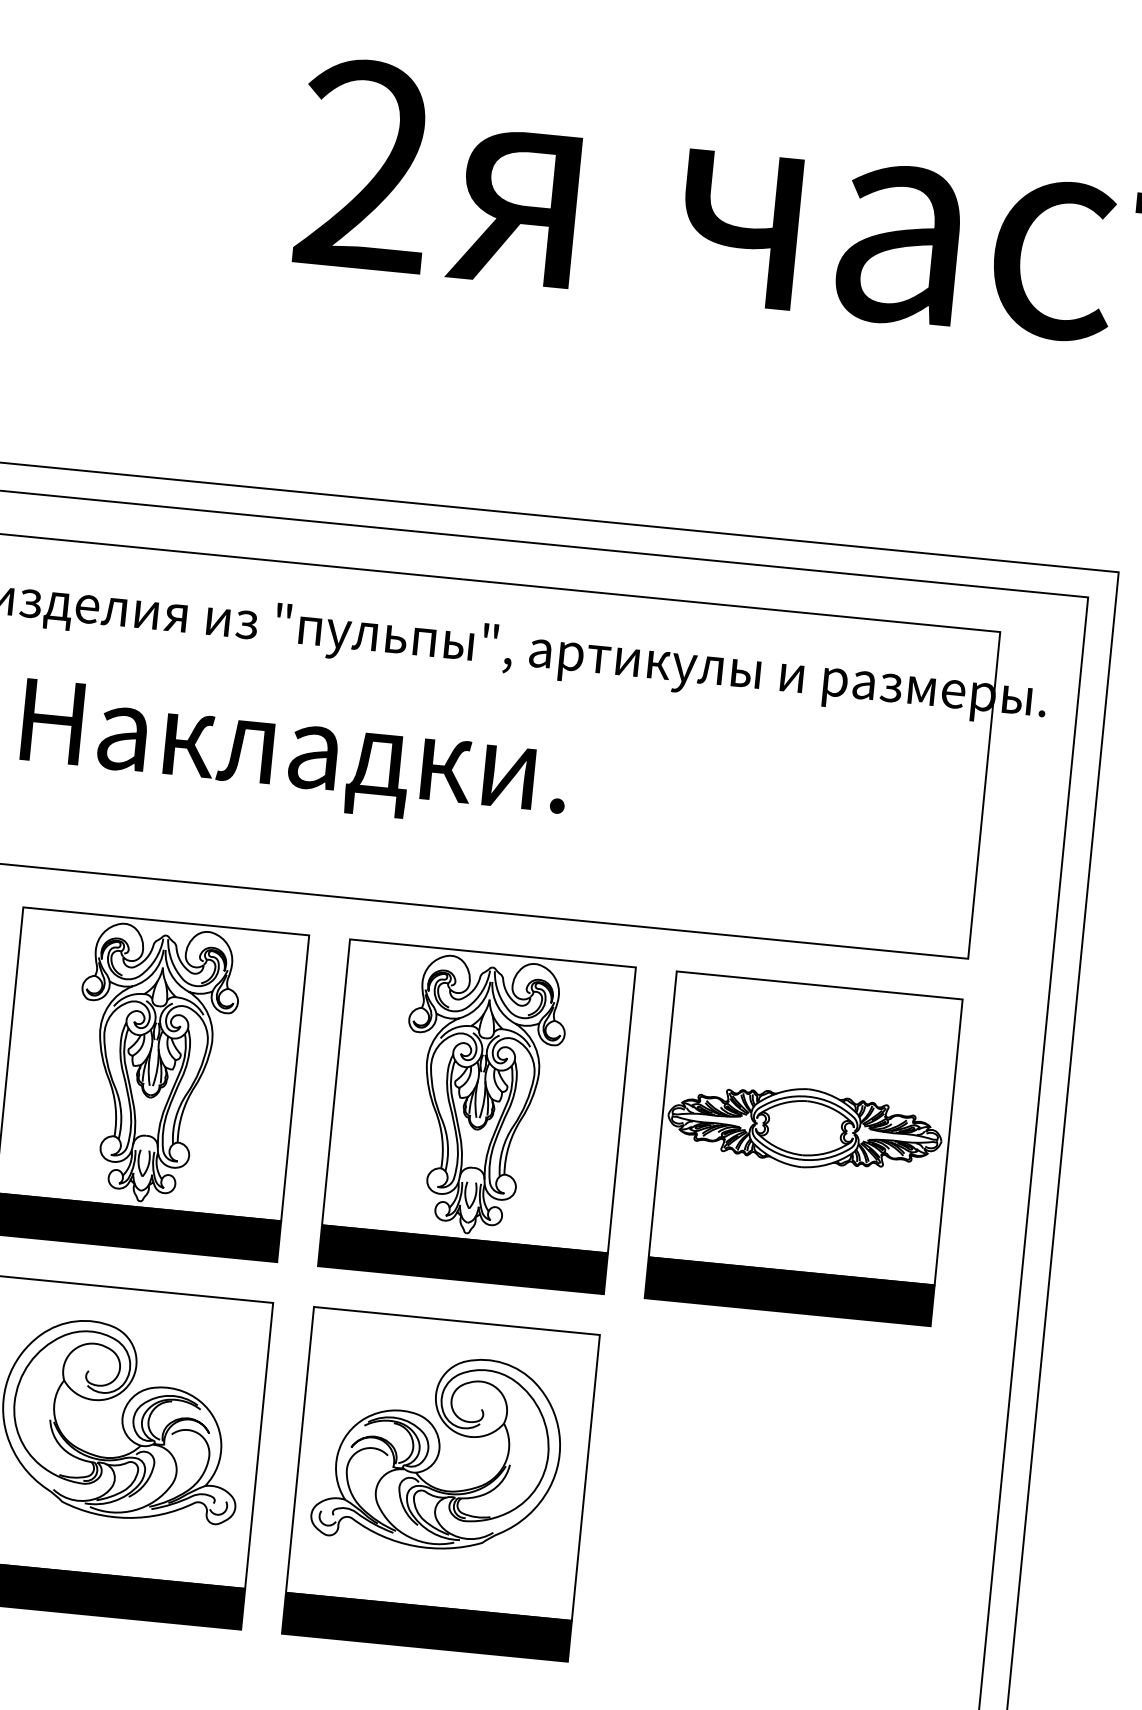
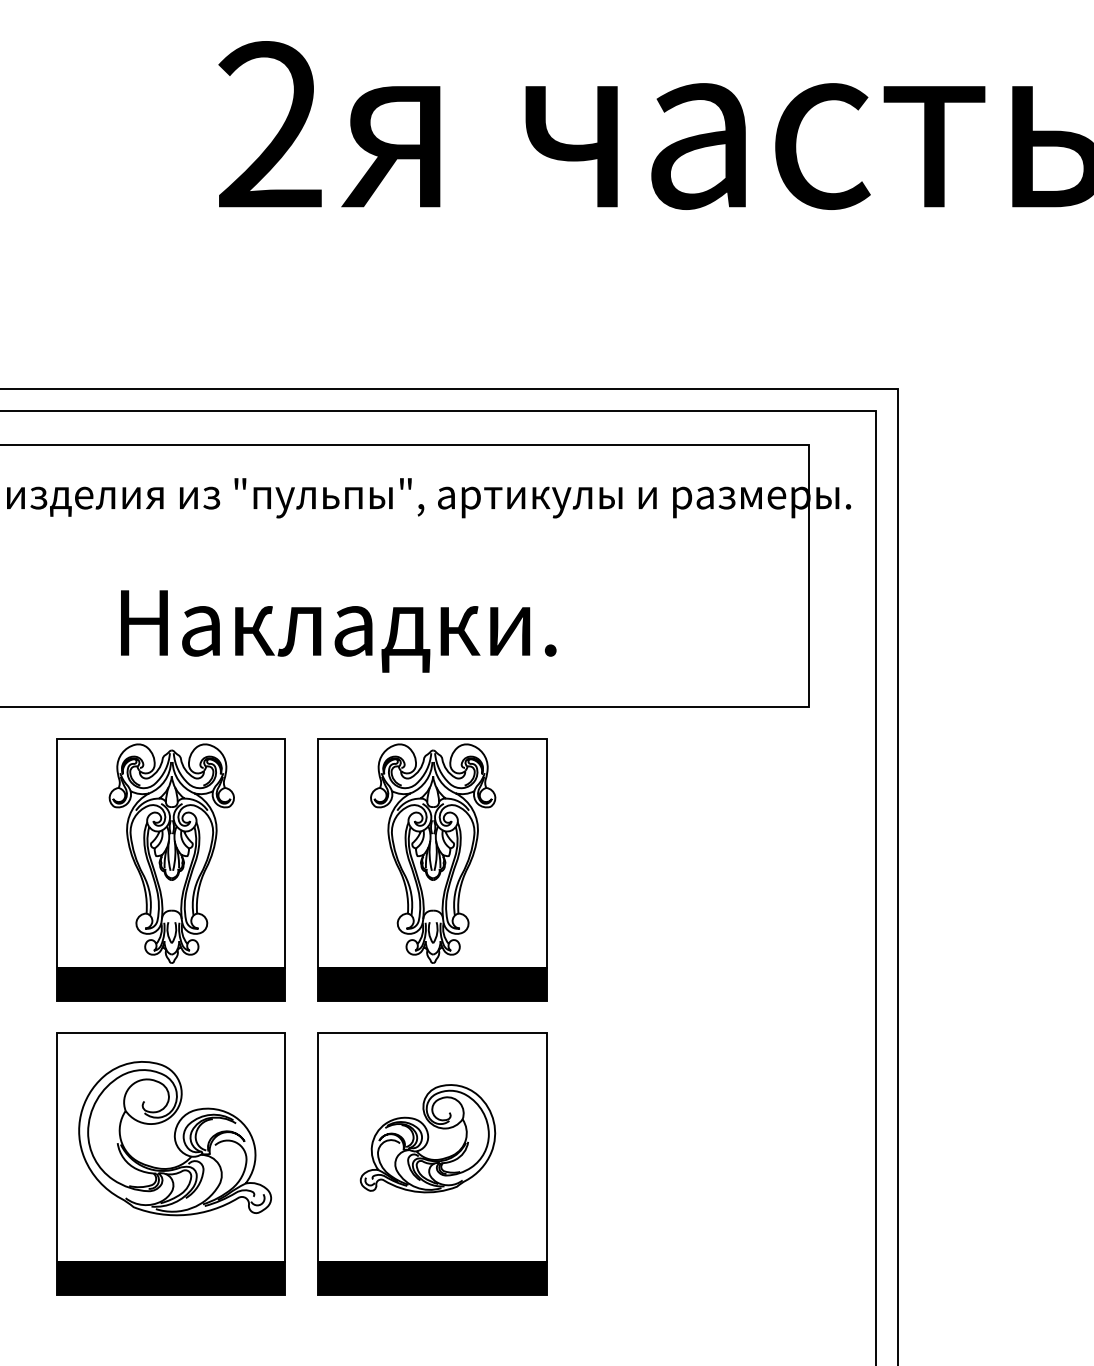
text: (294, 756) -> (338, 631), moved
part: (803, 1148) -> (693, 869), removed
part: (438, 1451) -> (427, 1138), size x0.7

